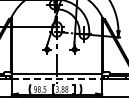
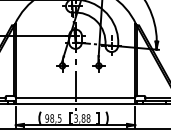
line: (57, 78) -> (76, 104), dashed -> solid

